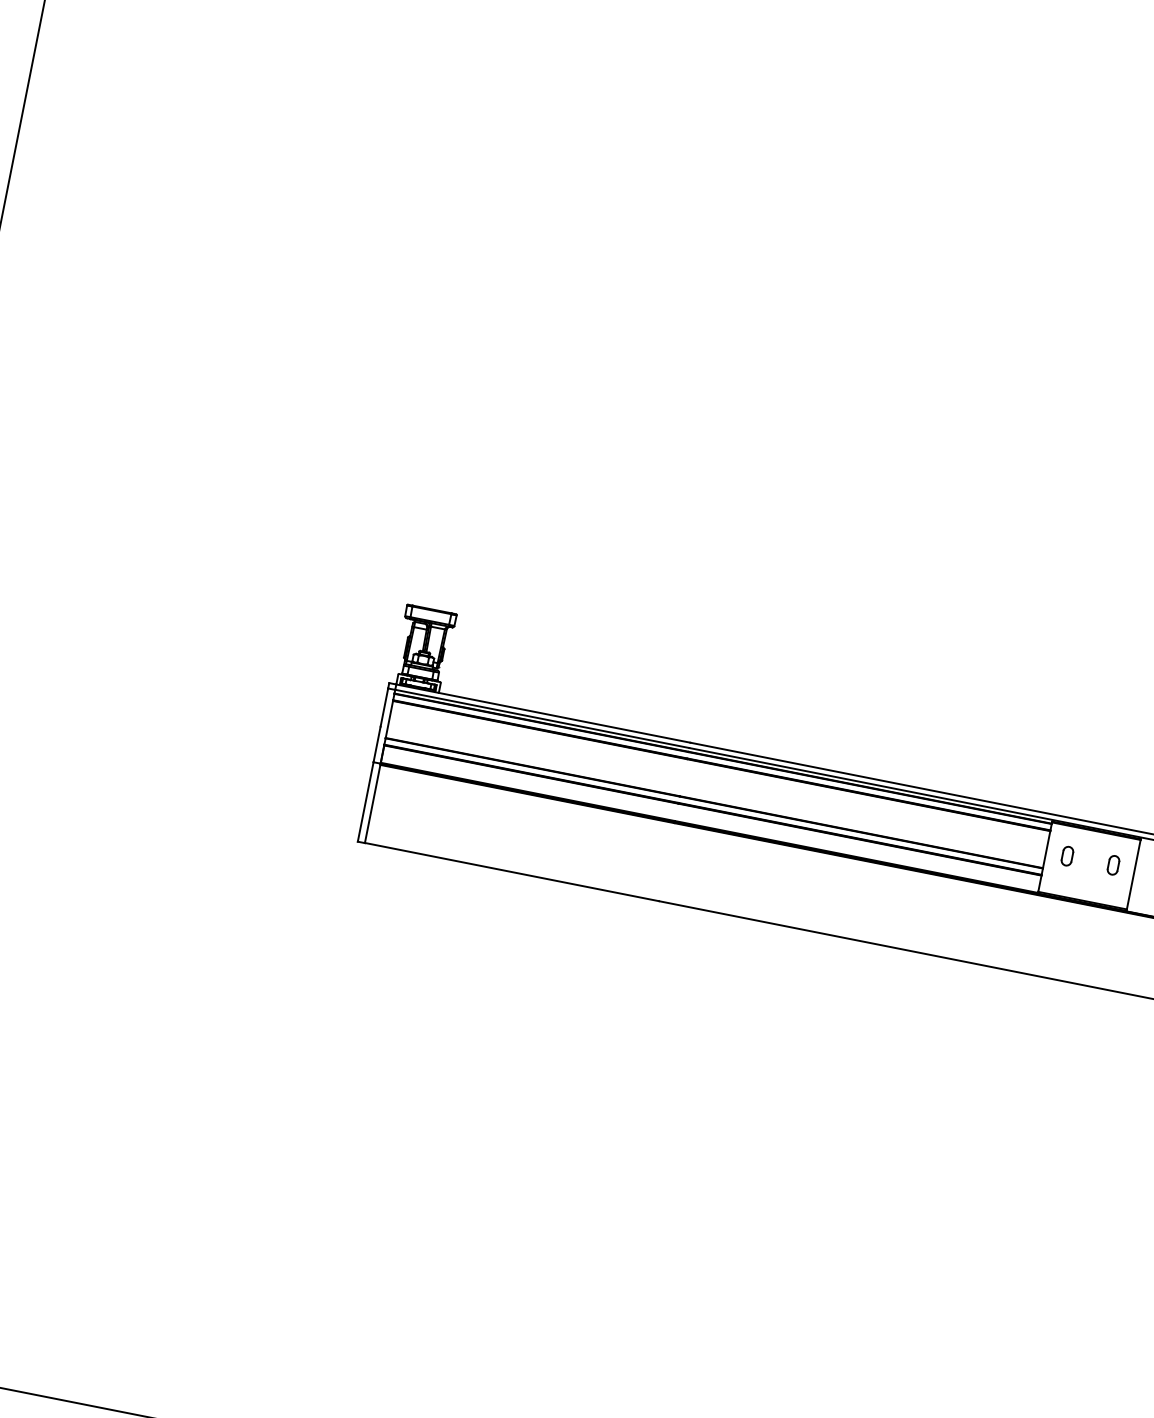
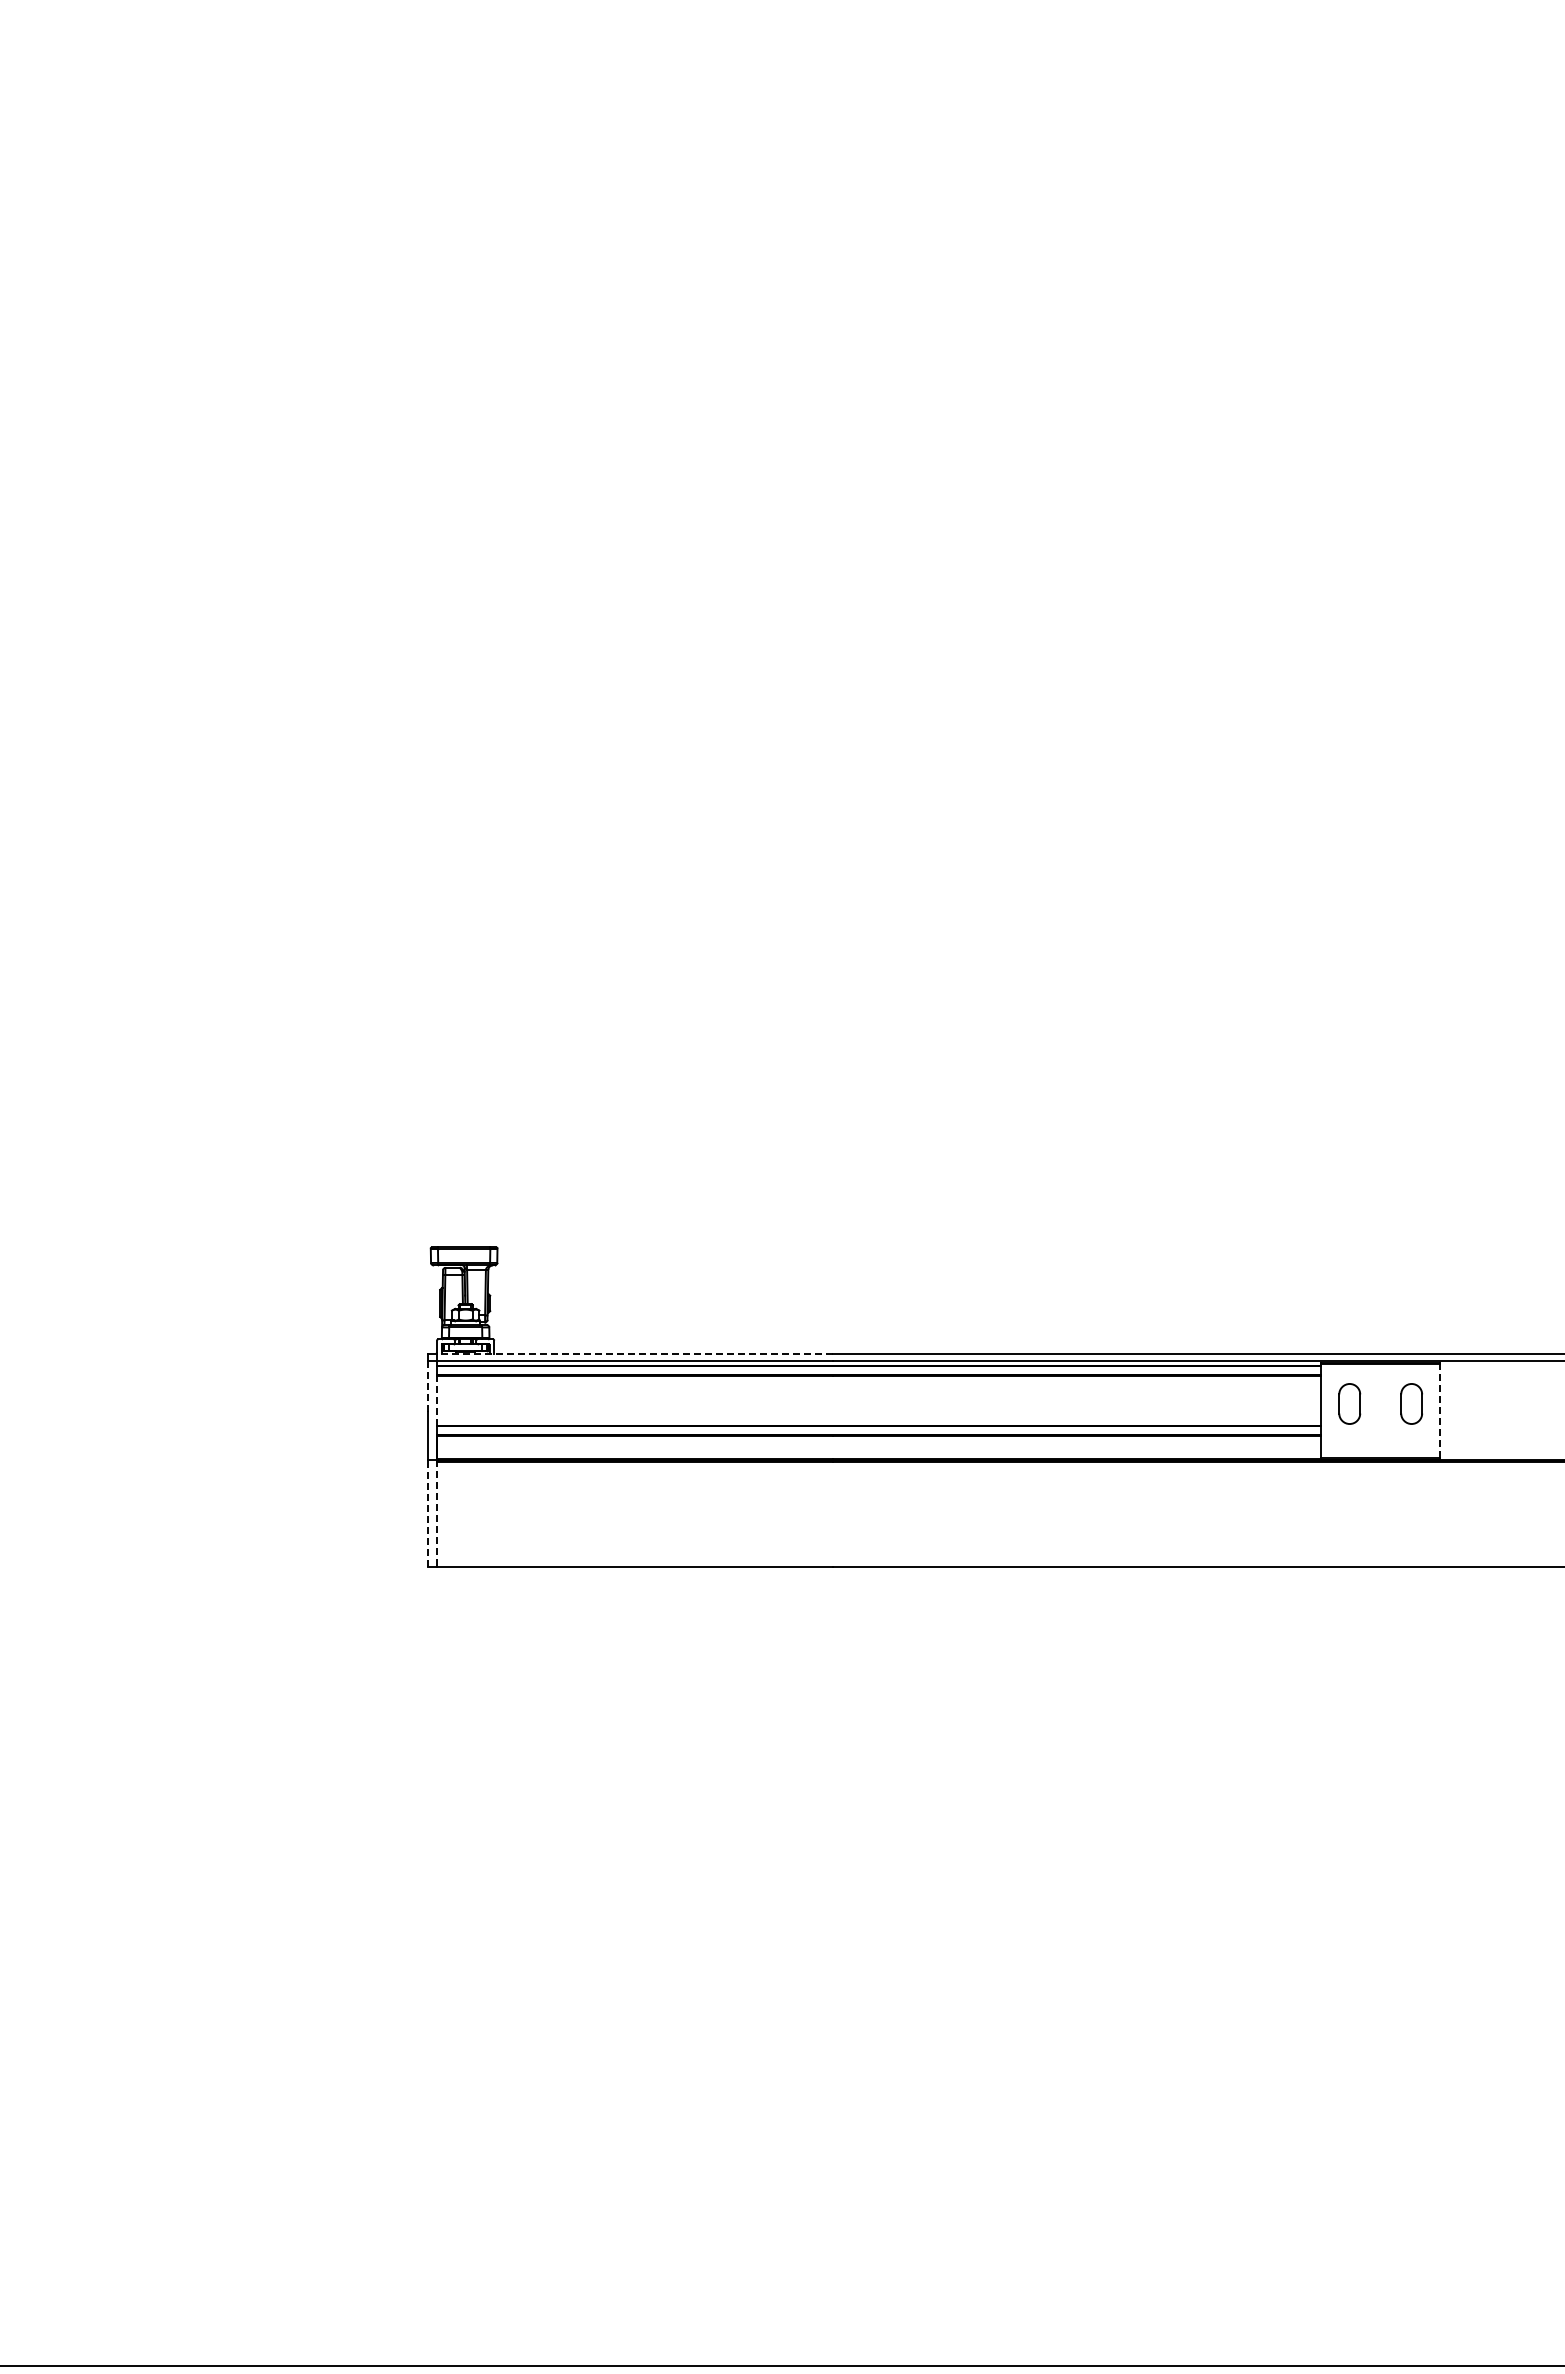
line: (384, 707) -> (427, 1386), solid -> dashed
line: (543, 713) -> (634, 1353), solid -> dashed
line: (389, 719) -> (437, 1400), solid -> dashed
line: (365, 801) -> (427, 1513), solid -> dashed
line: (372, 804) -> (437, 1514), solid -> dashed
part: (1067, 855) -> (1349, 1403), size x1.6
part: (1113, 864) -> (1411, 1403), size x1.6
line: (1133, 874) -> (1440, 1410), solid -> dashed

